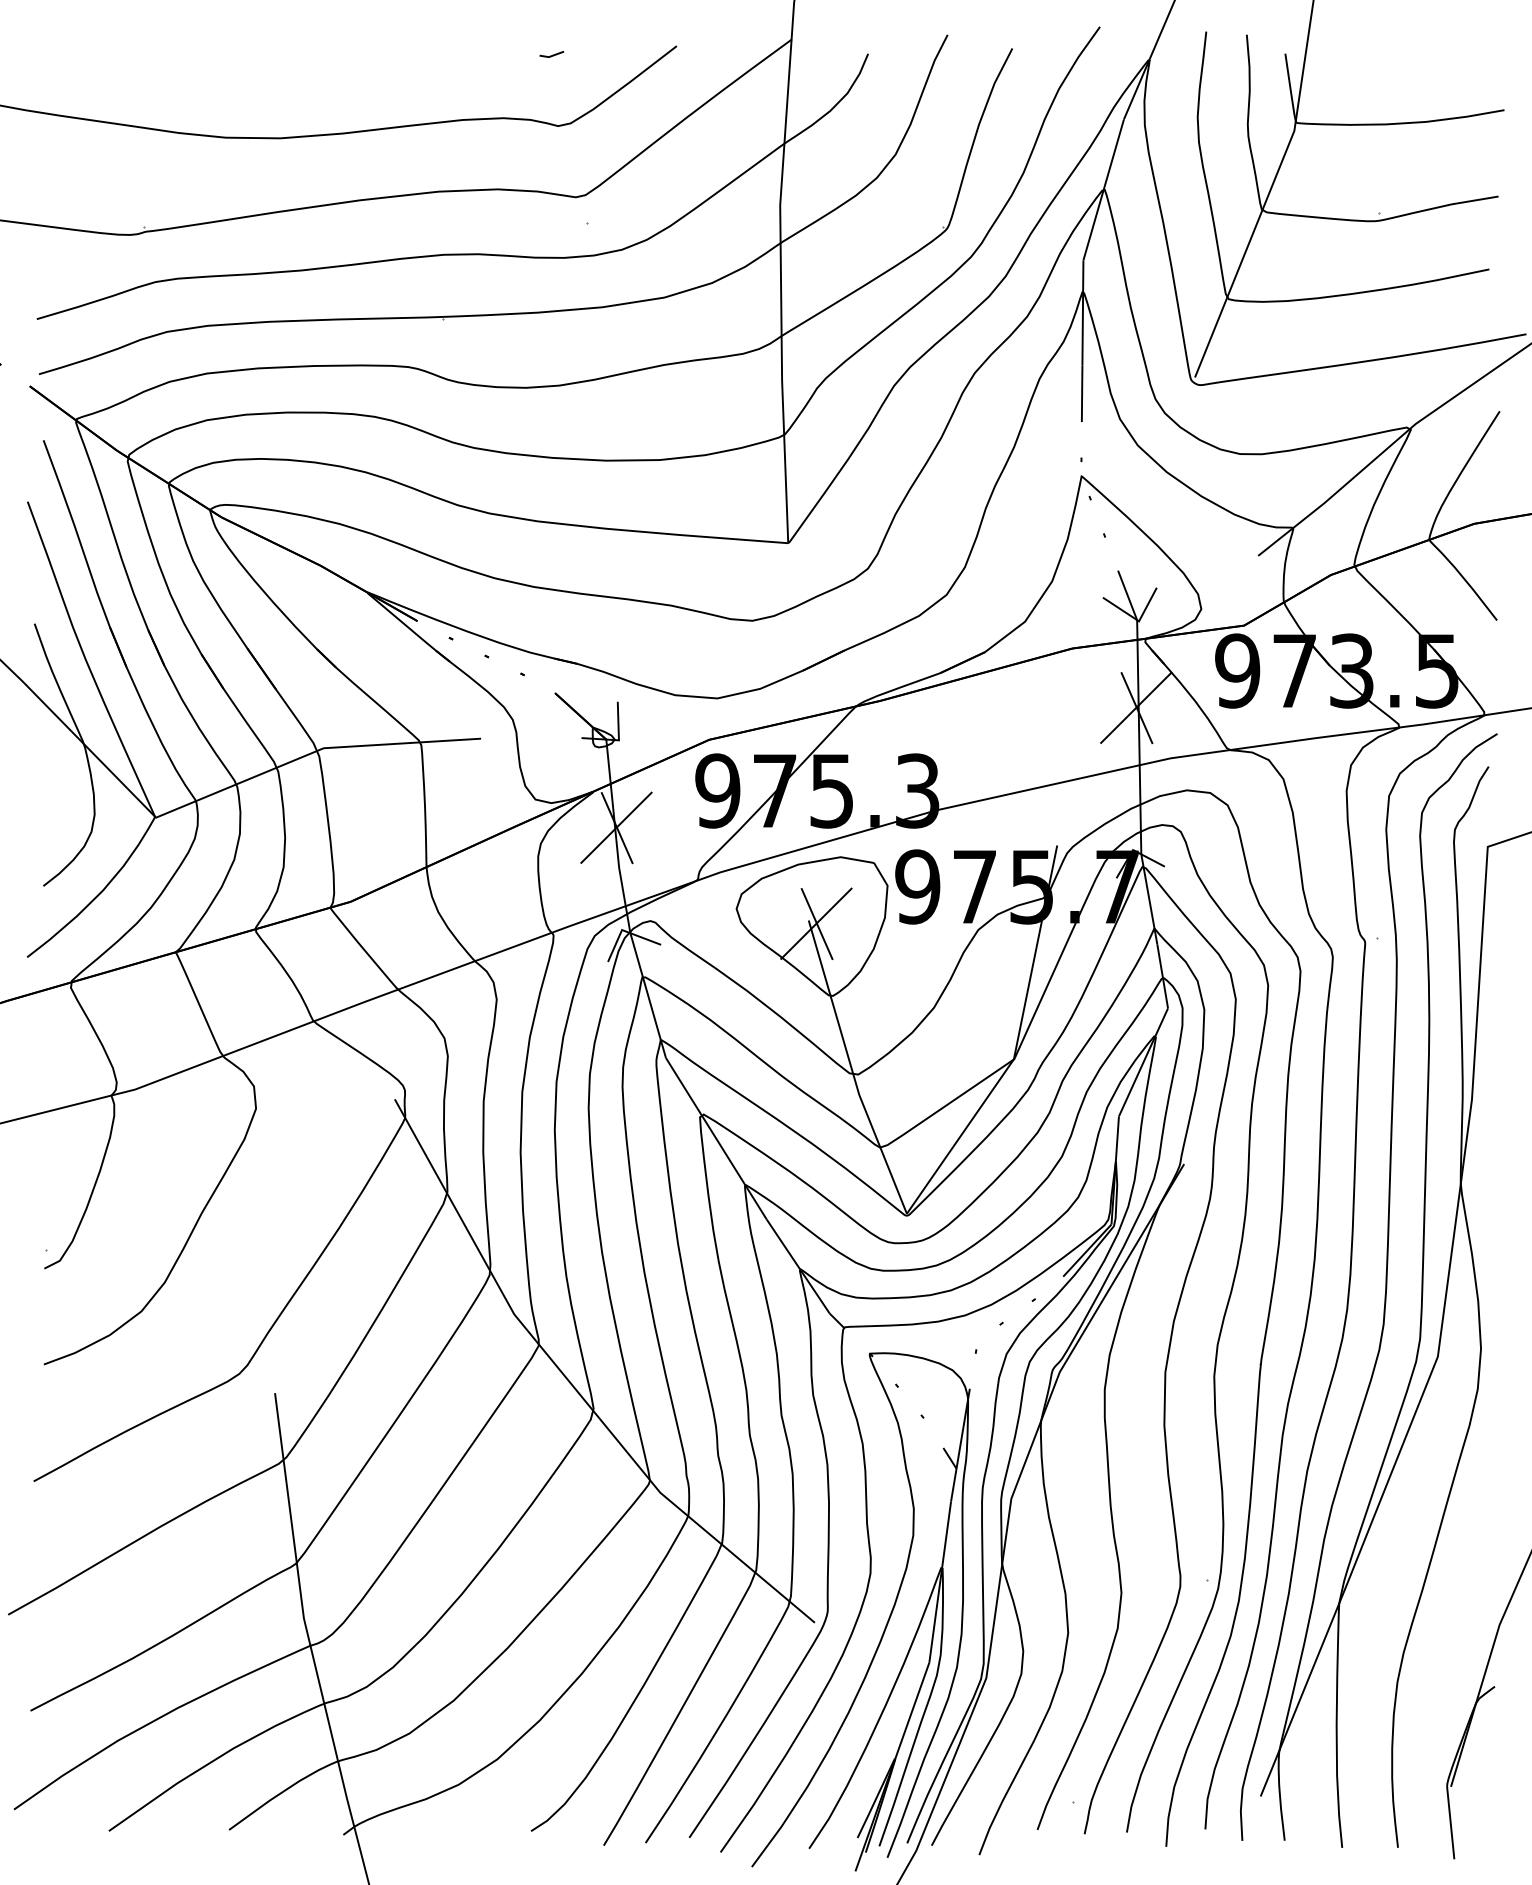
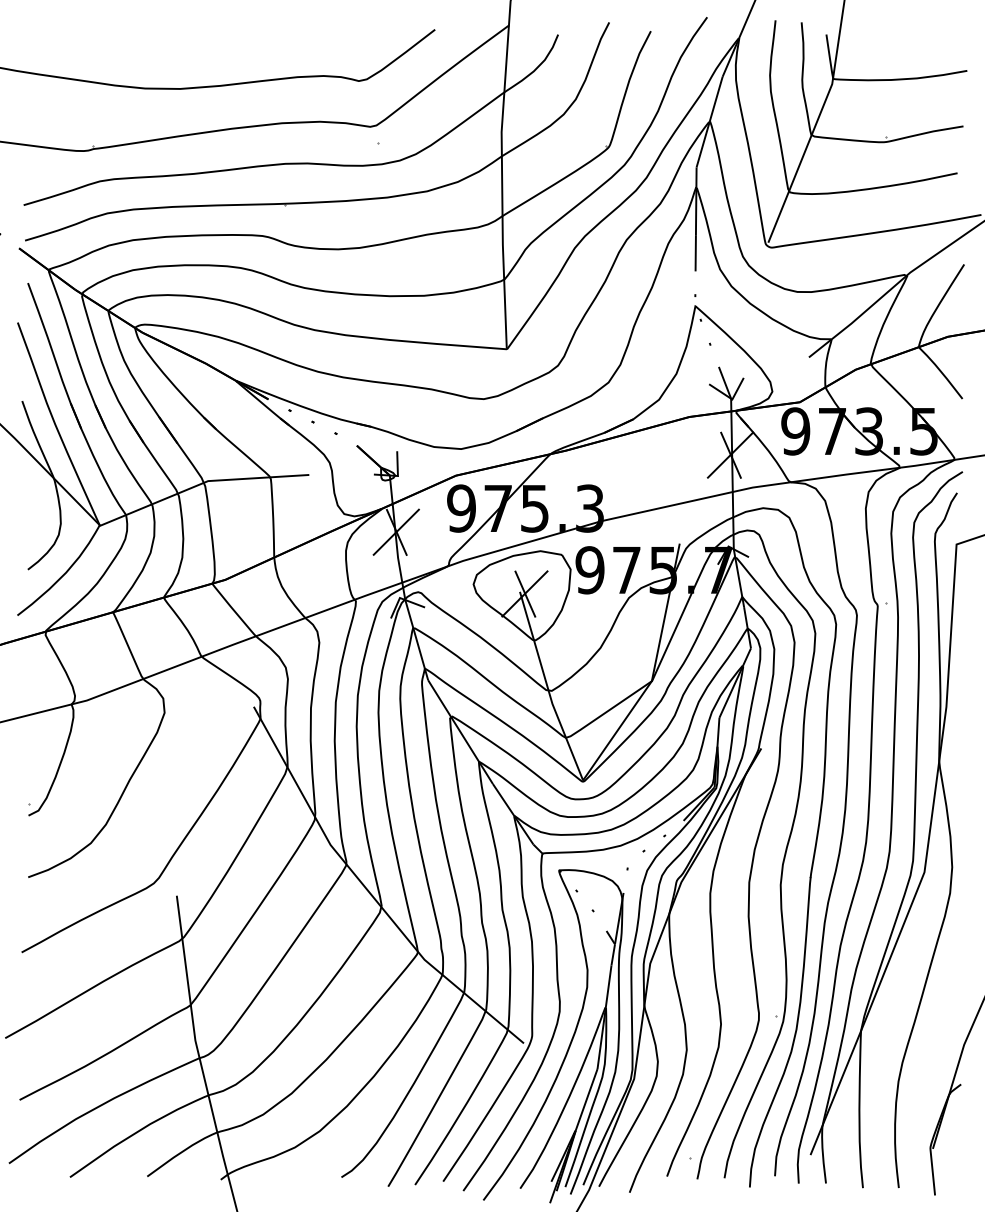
line: (552, 53) -> (355, 34), removed

